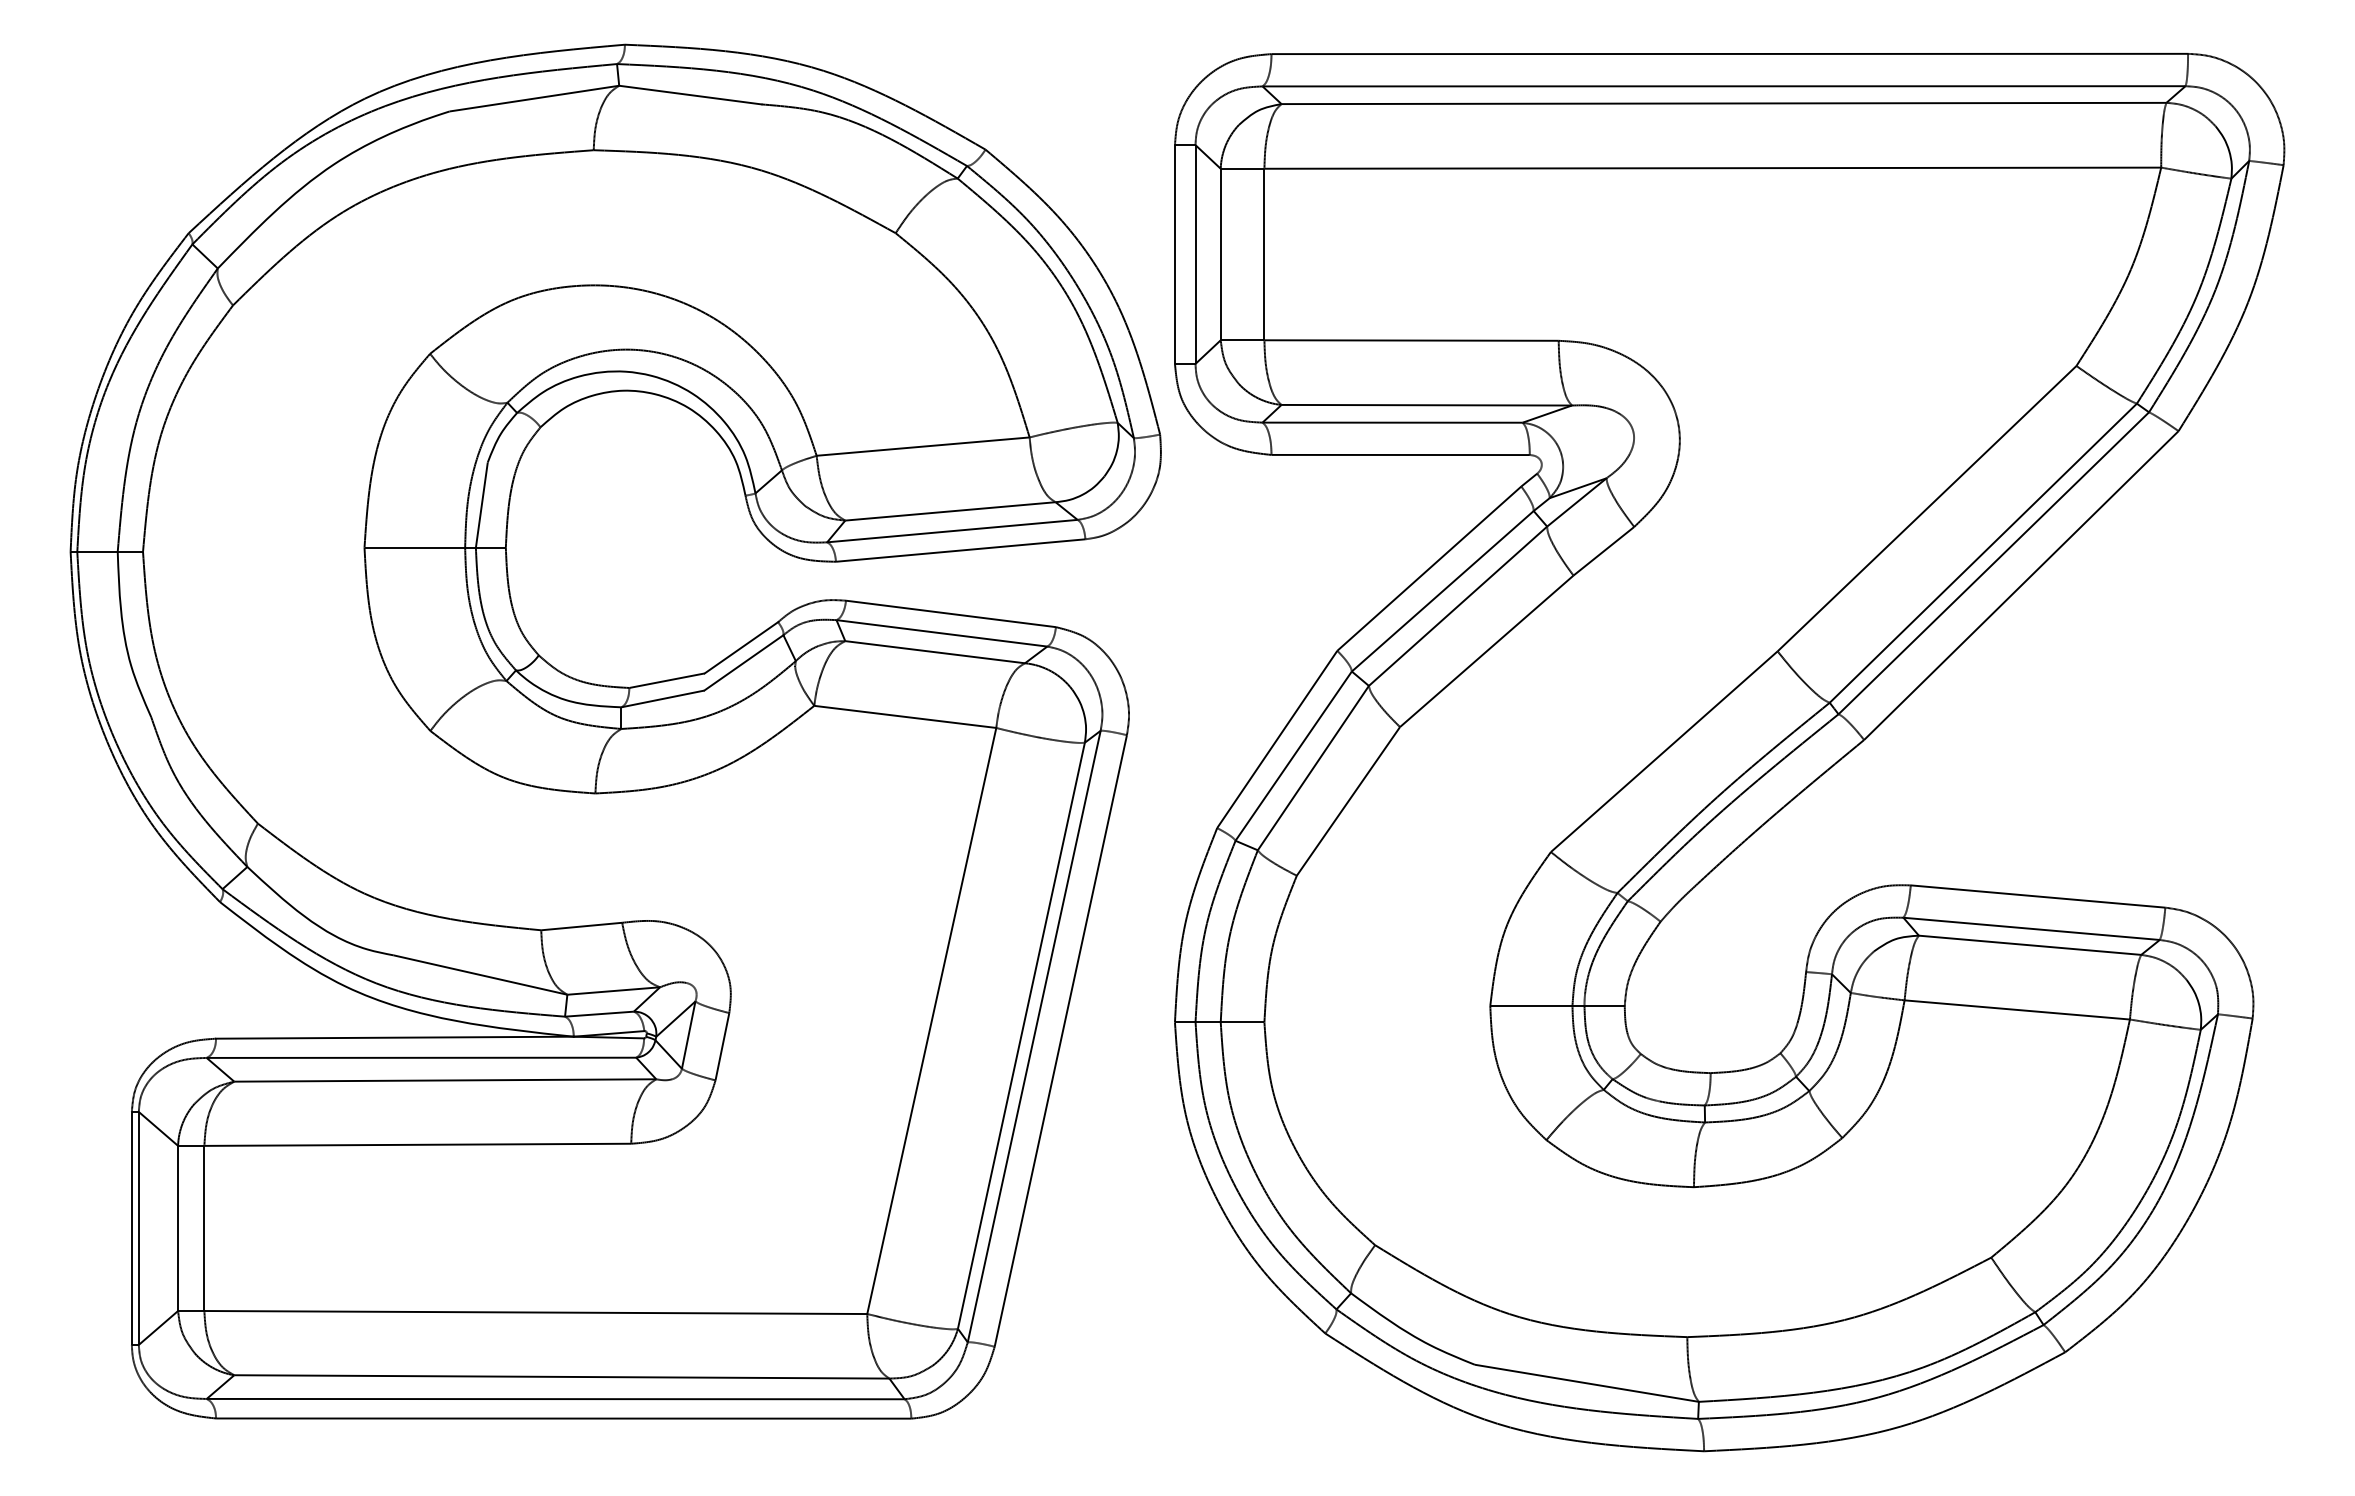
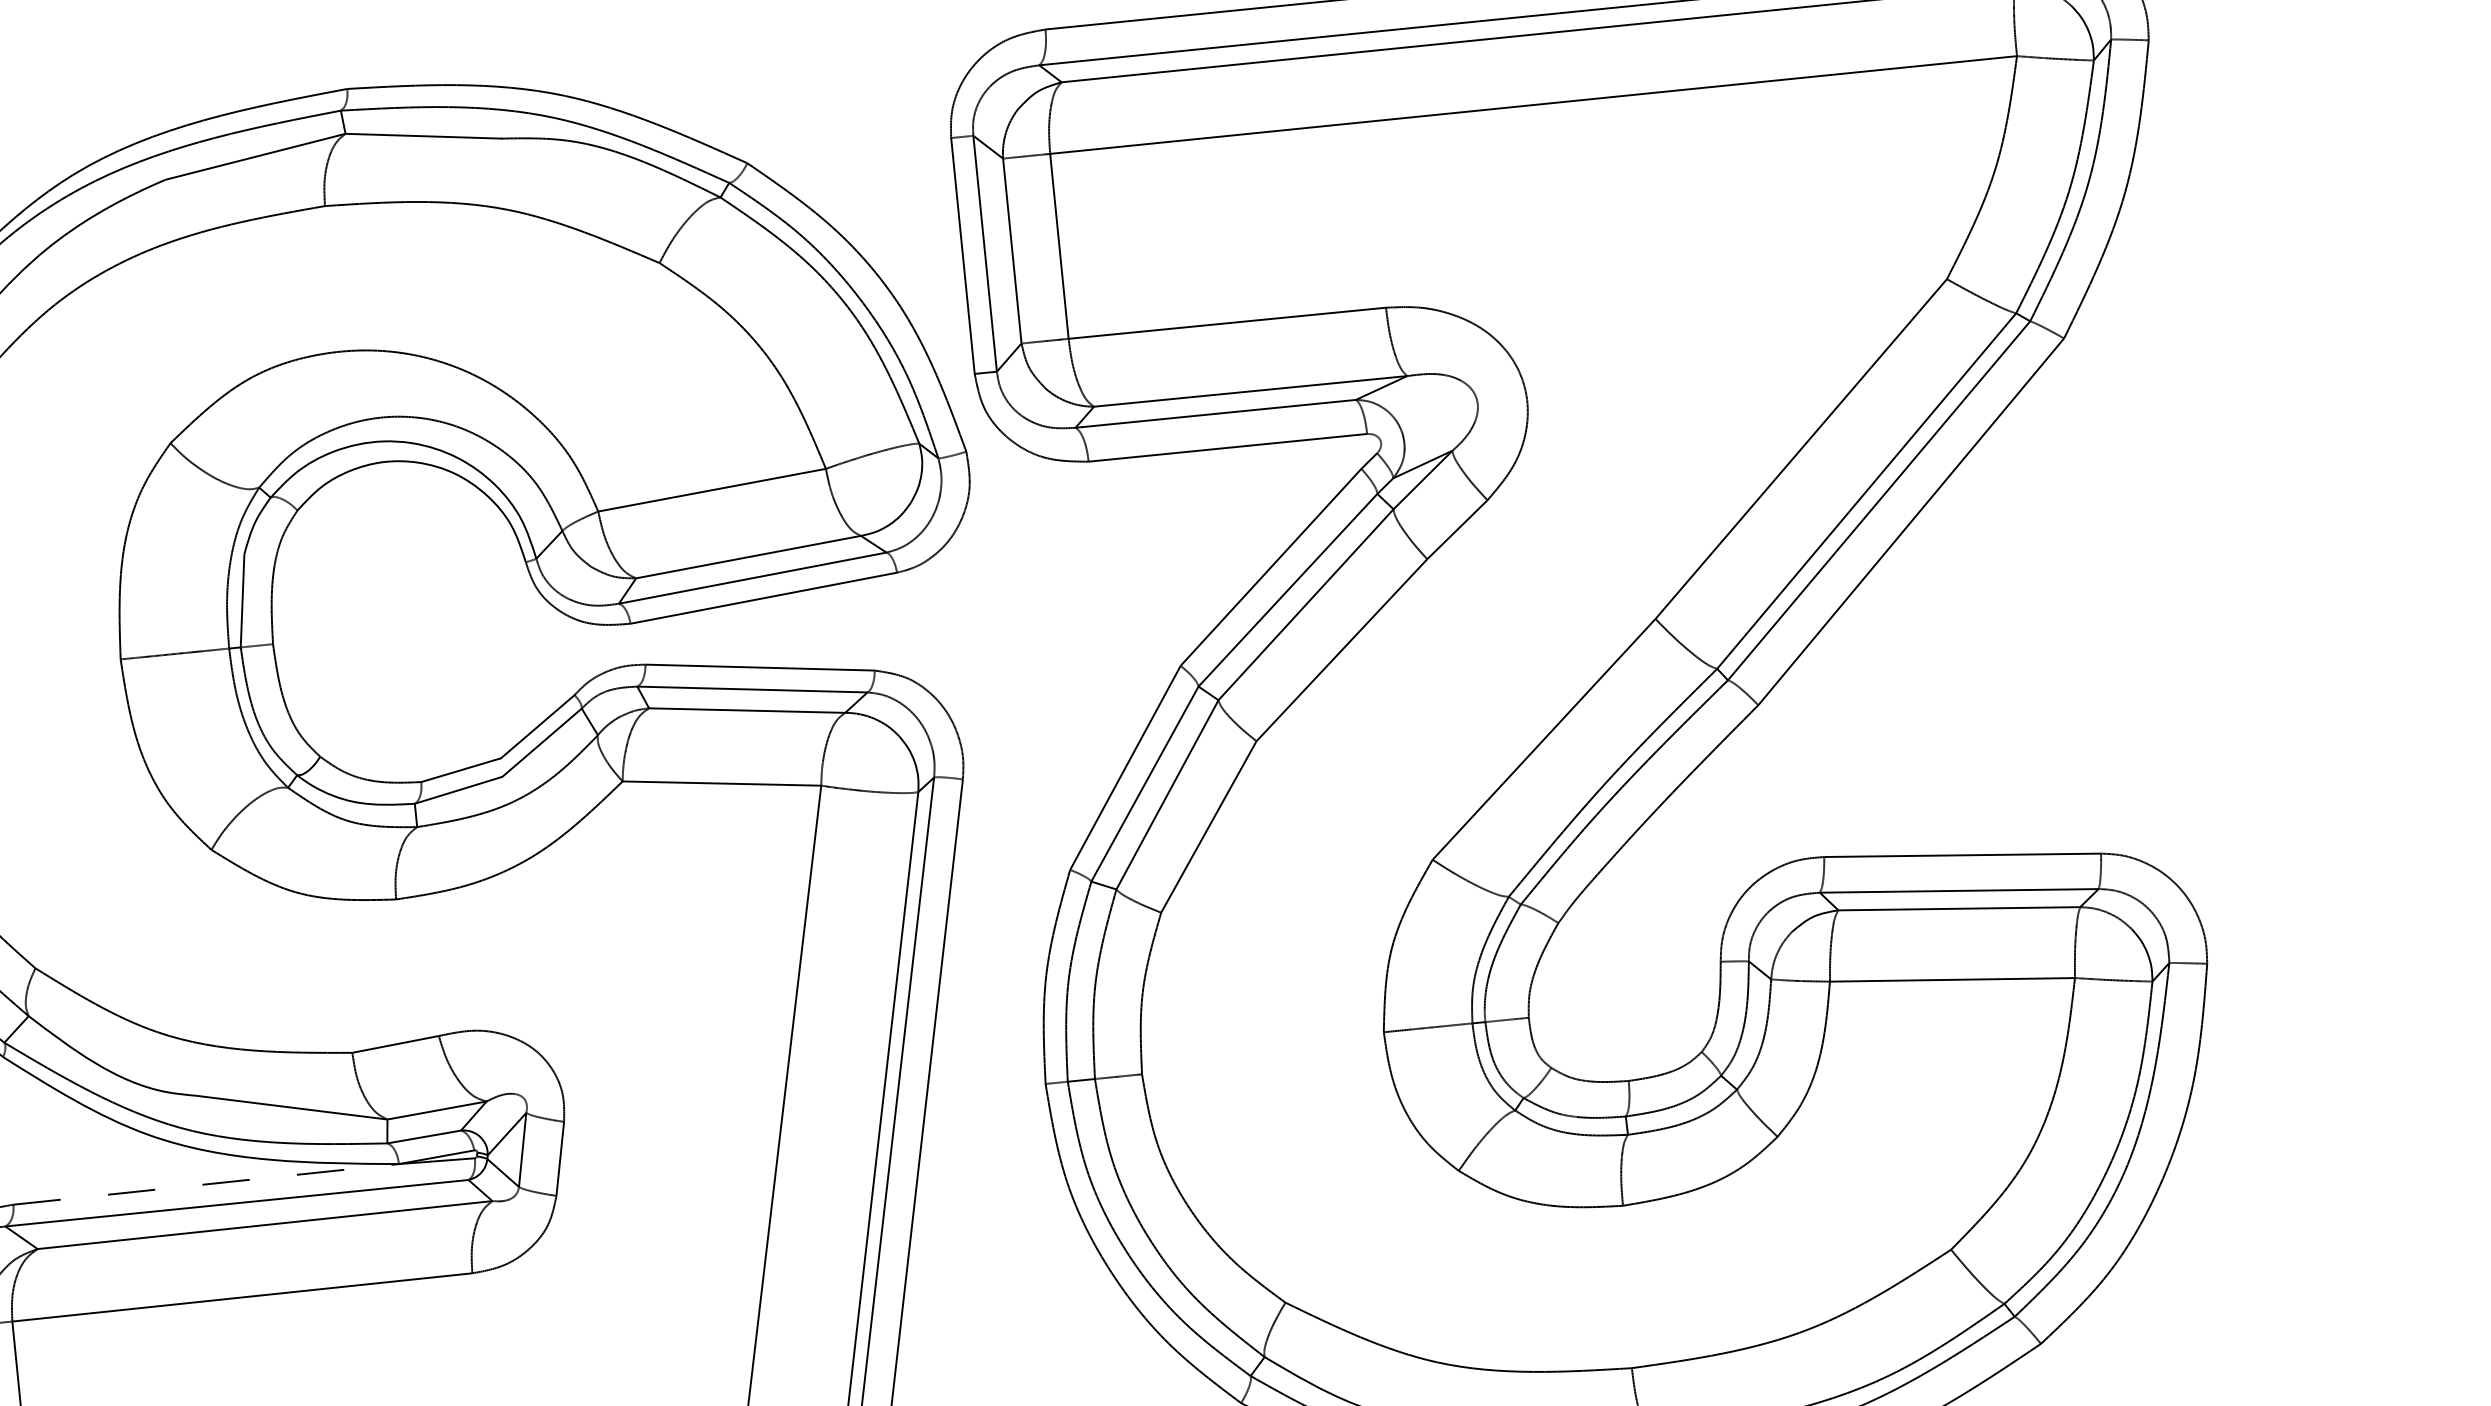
line: (394, 1037) -> (205, 1184), solid -> dashed

